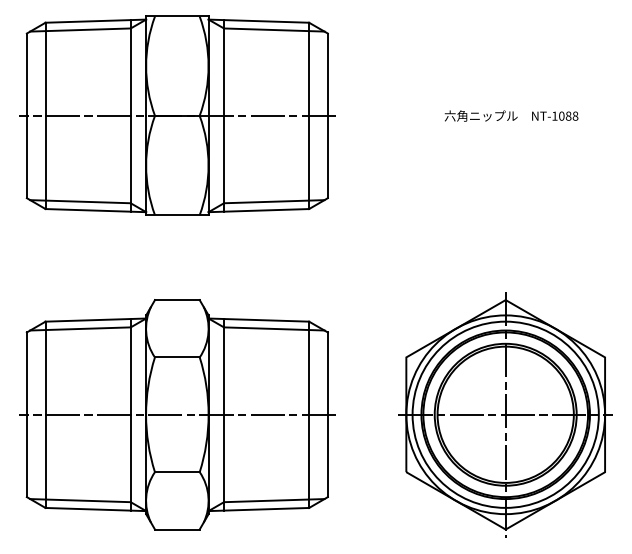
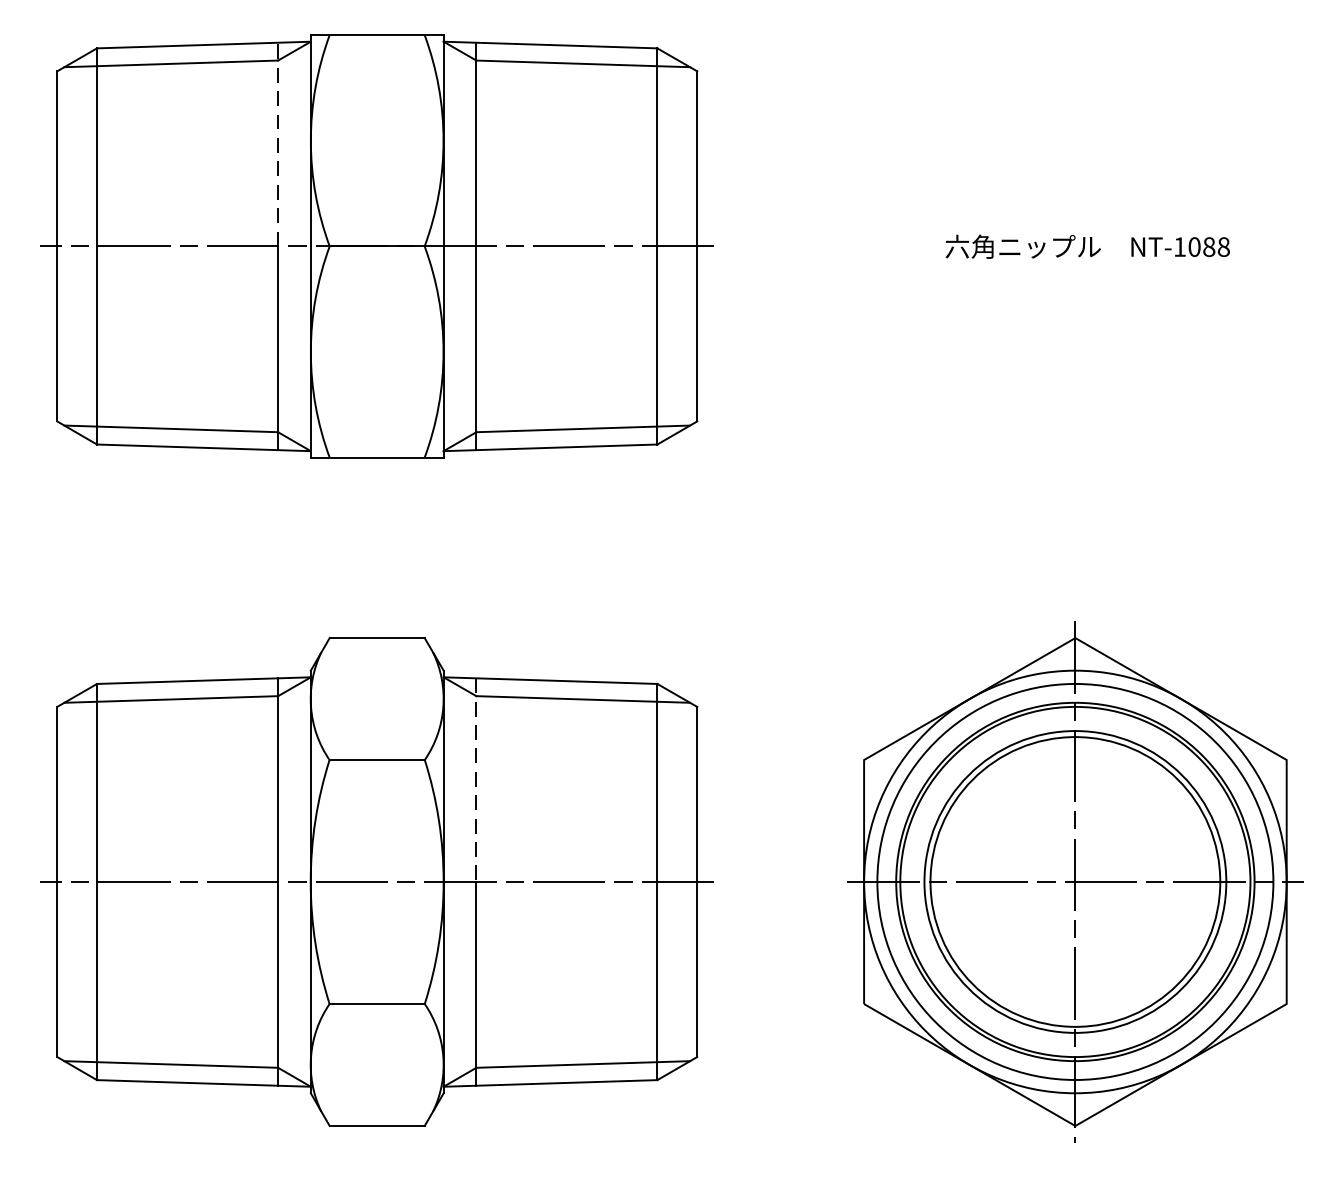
line: (130, 67) -> (277, 143), solid -> dashed
line: (224, 366) -> (477, 779), solid -> dashed

